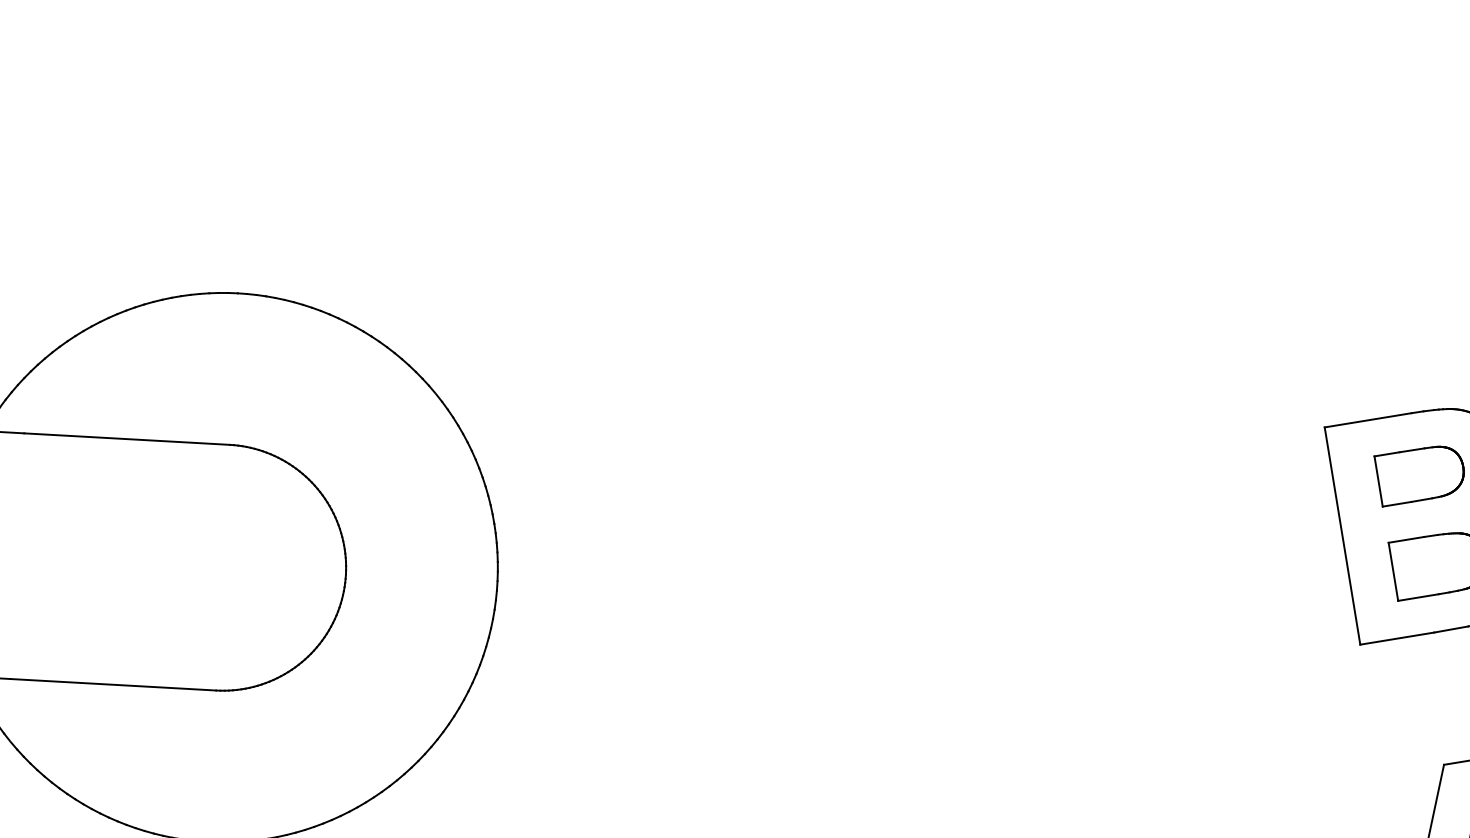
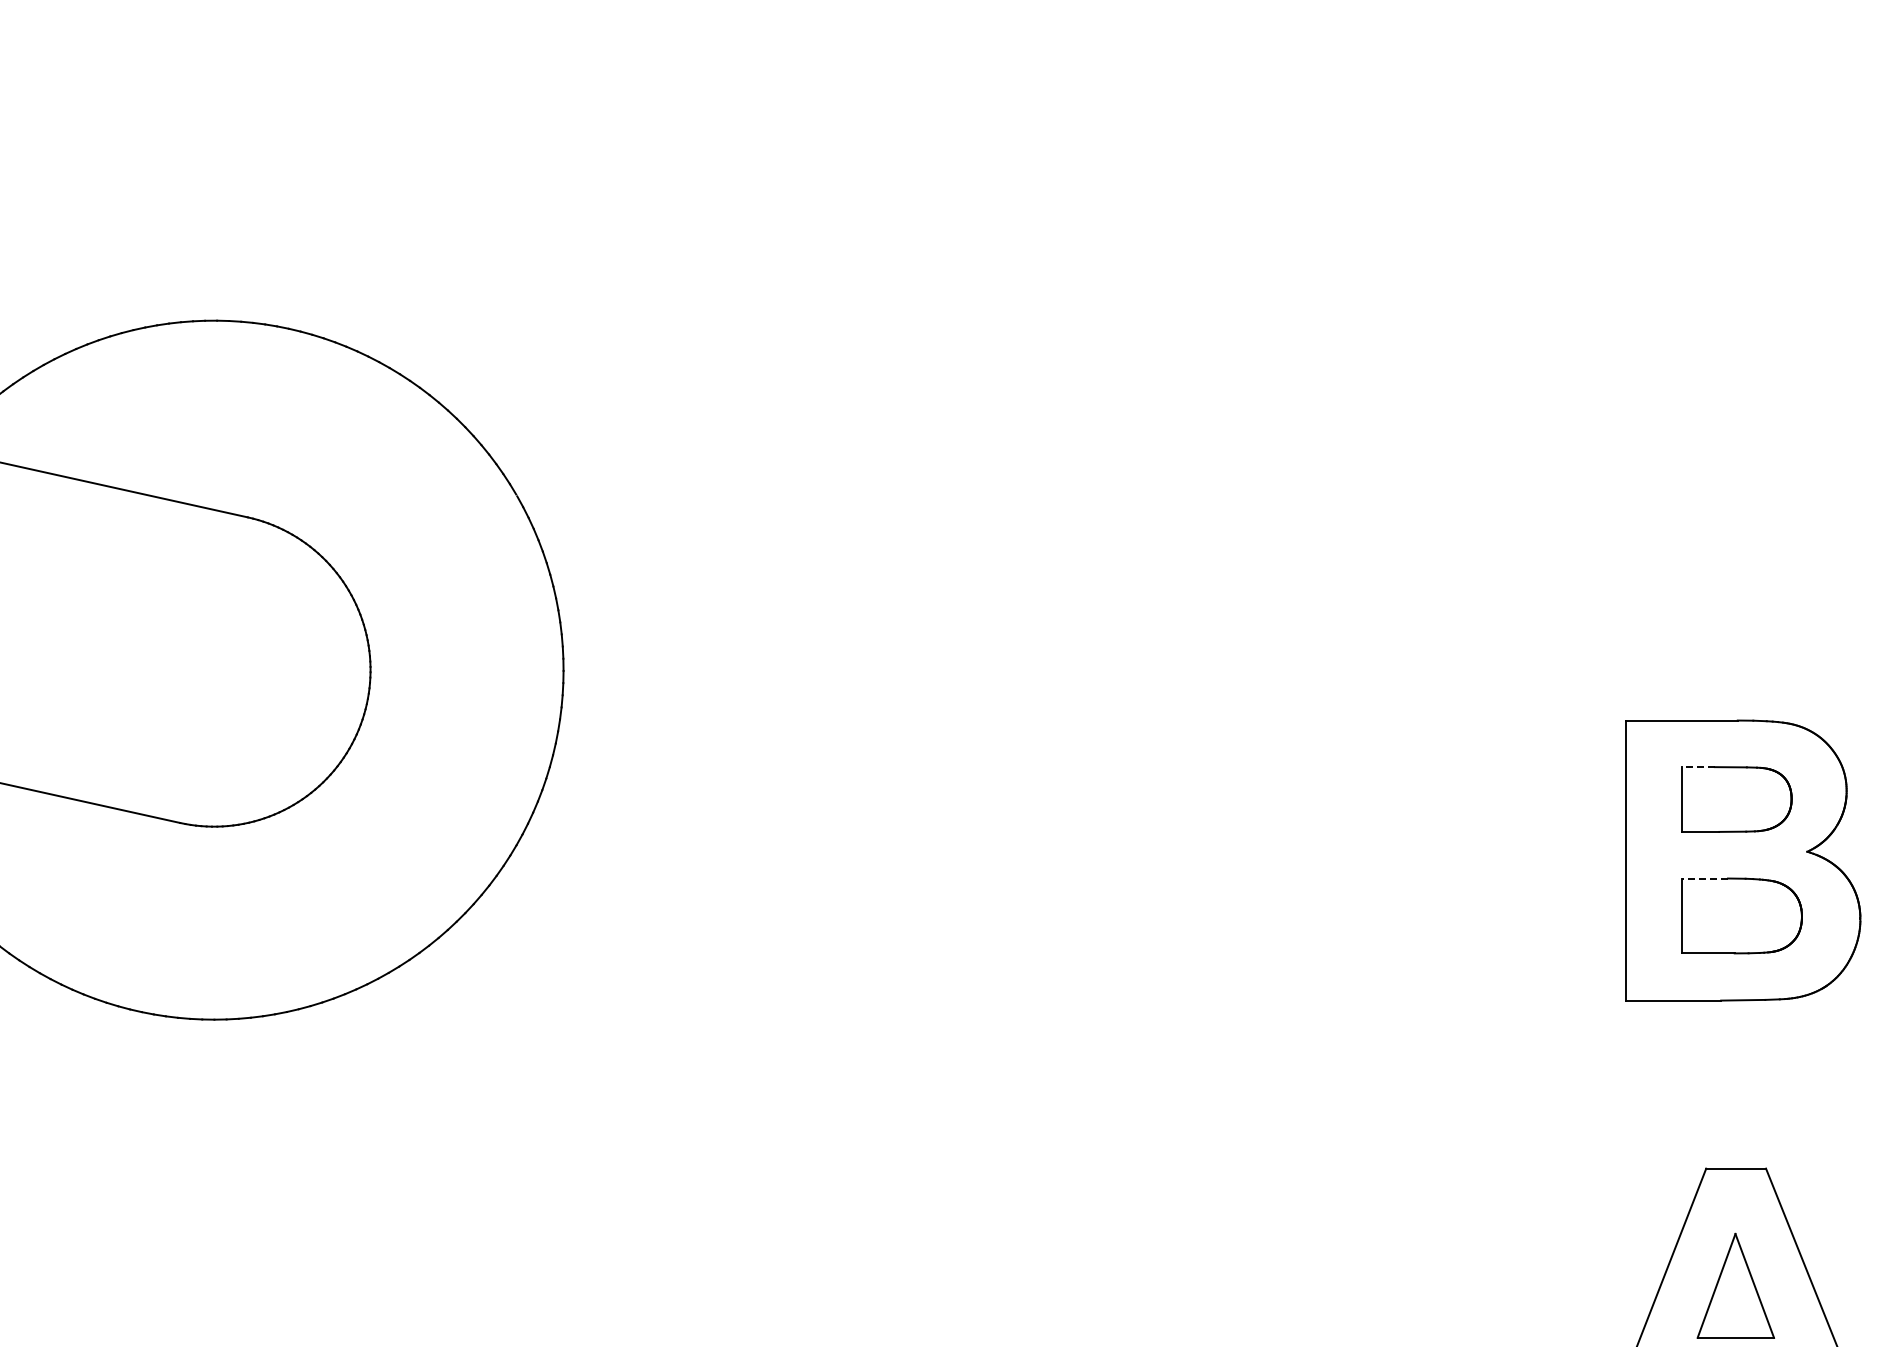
line: (1387, 454) -> (1698, 767), solid -> dashed
line: (1406, 539) -> (1705, 878), solid -> dashed

